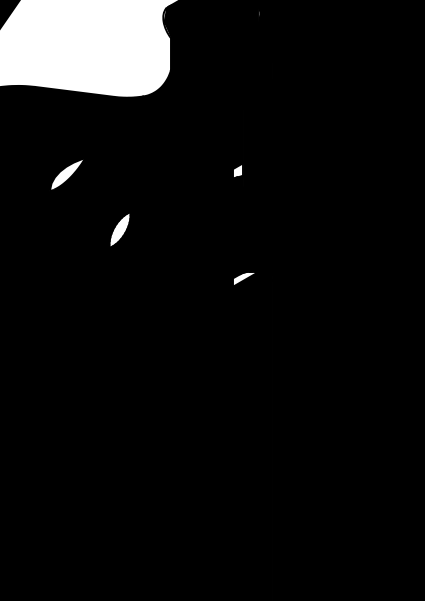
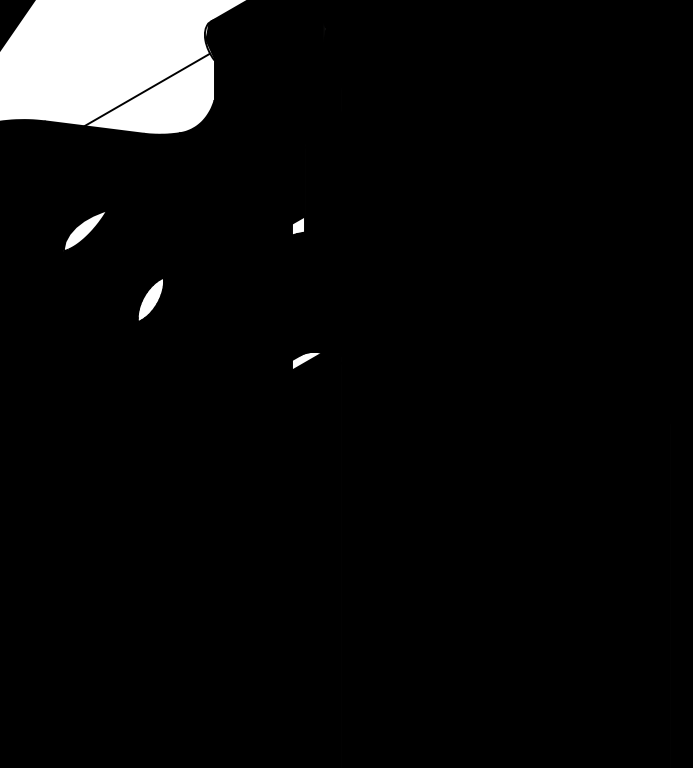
line: (117, 61) -> (147, 89), added

